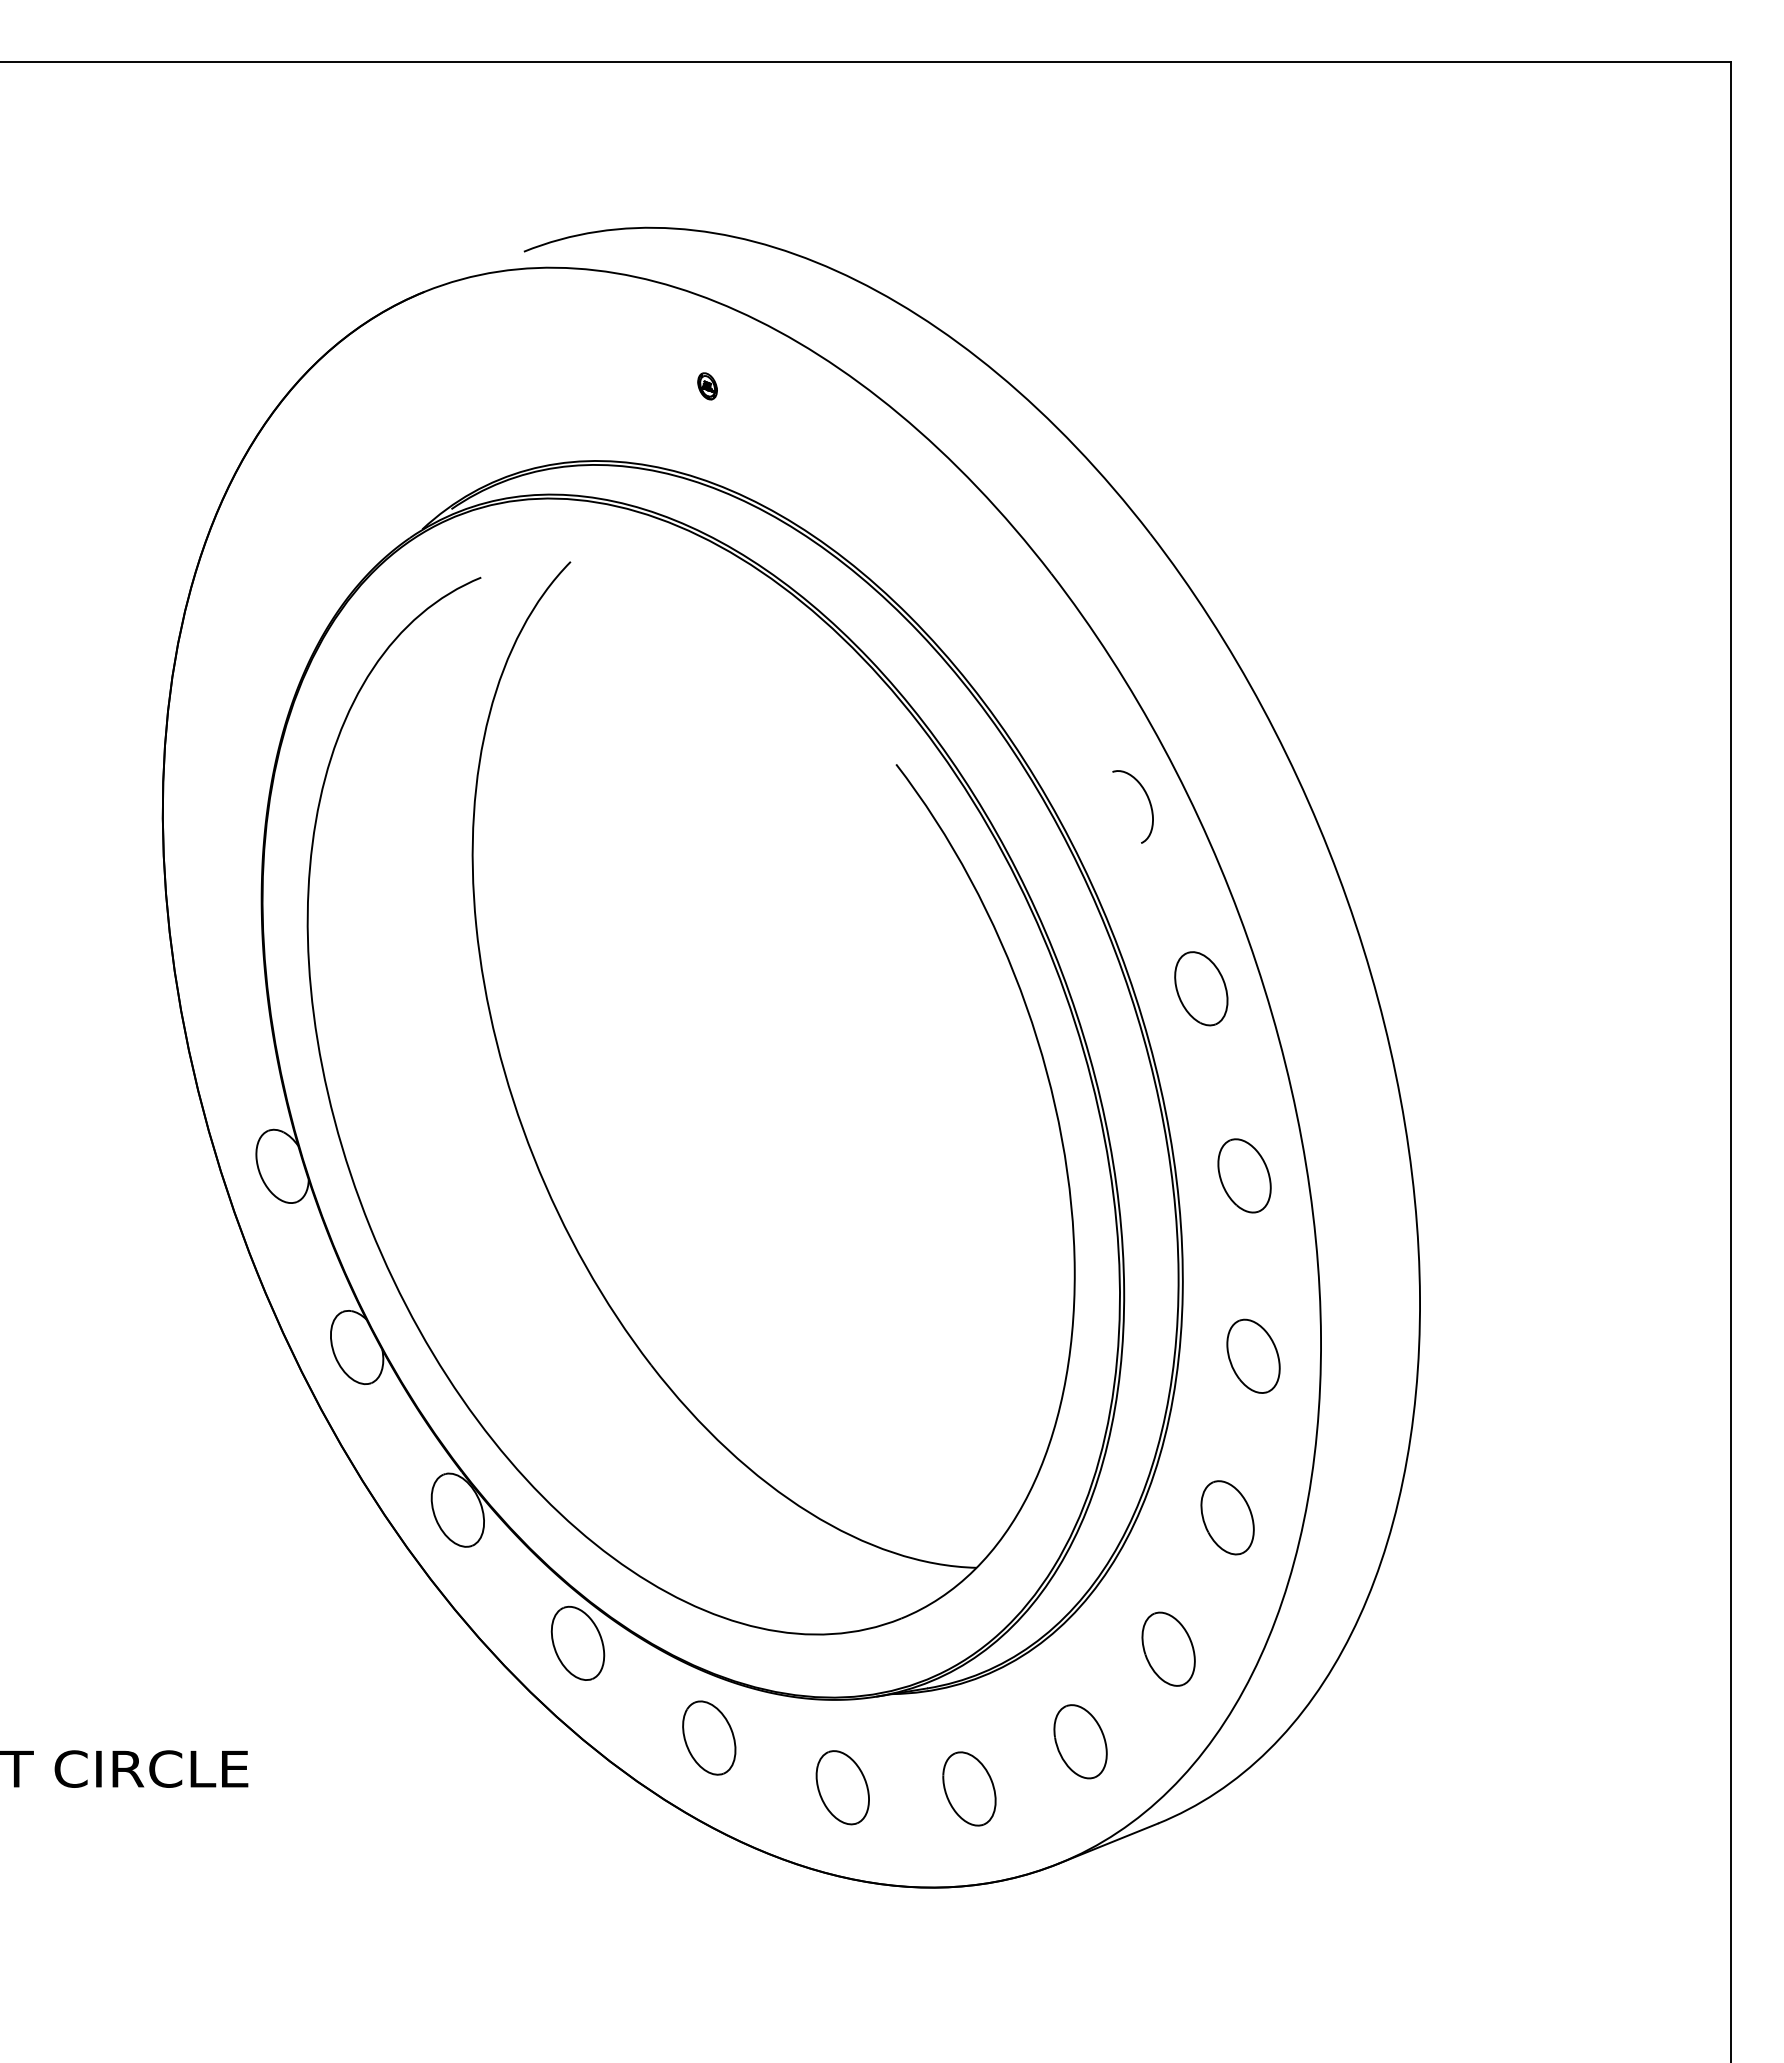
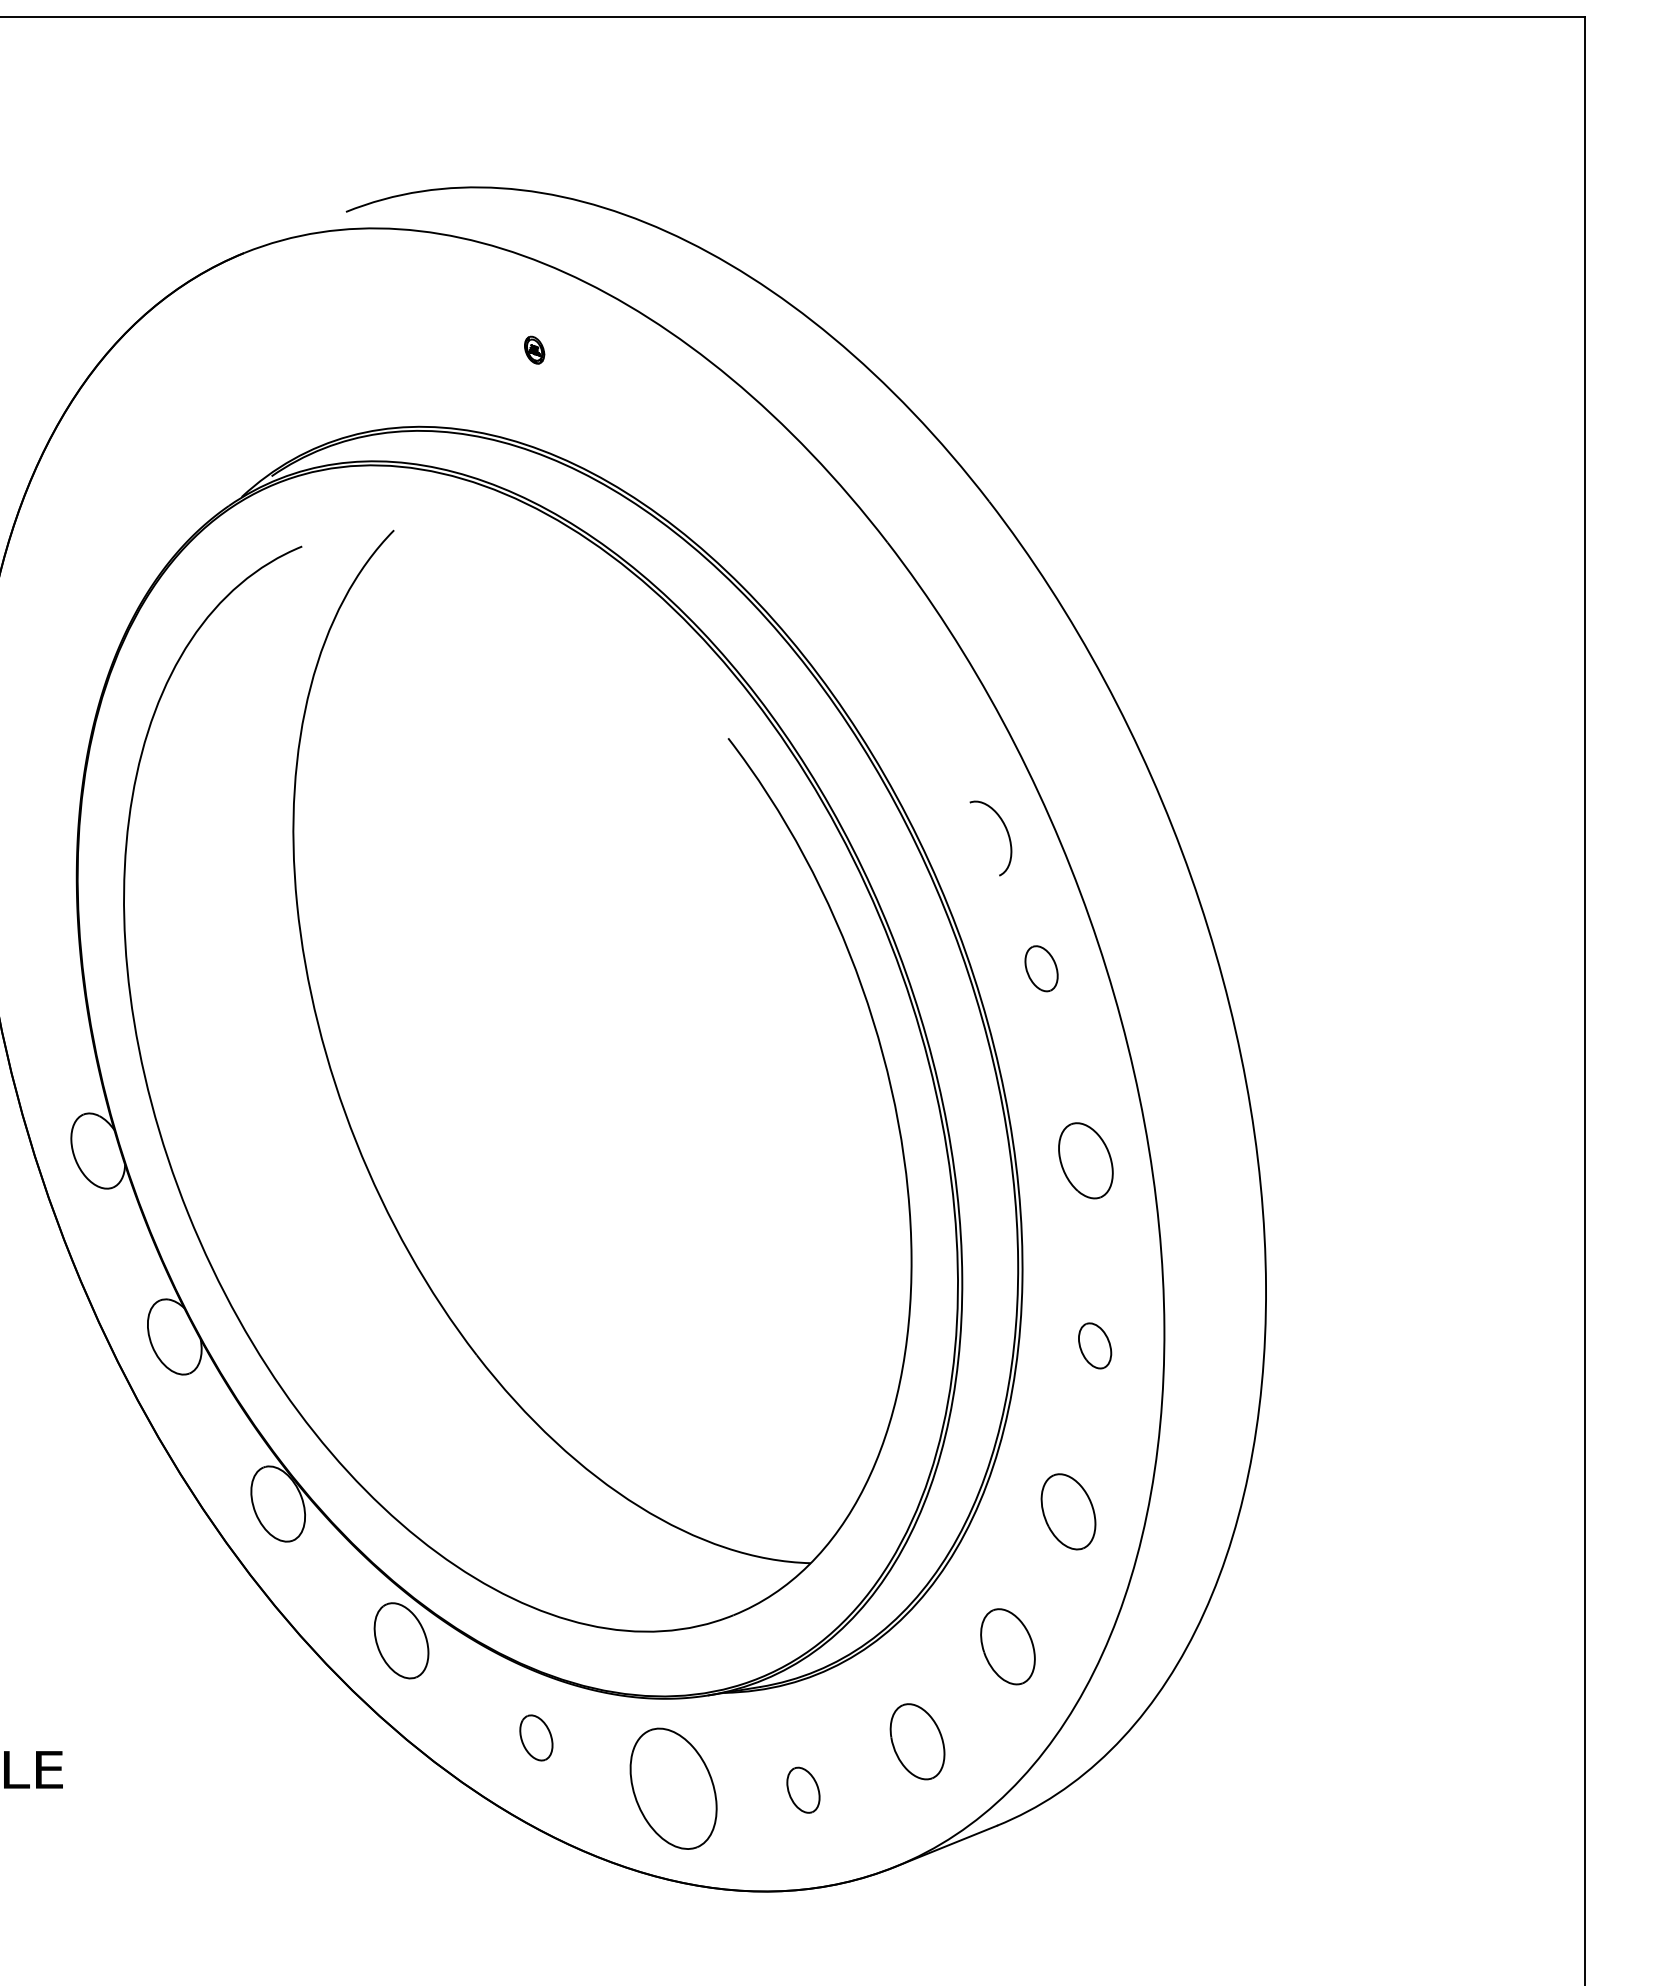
curve: (1148, 801) -> (1006, 832), moved
part: (1201, 988) -> (1041, 968), size x0.6
part: (1253, 1355) -> (1095, 1345), size x0.6
part: (709, 1737) -> (536, 1737), size x0.6
part: (842, 1787) -> (673, 1788), size x1.6
part: (969, 1788) -> (803, 1789), size x0.6

